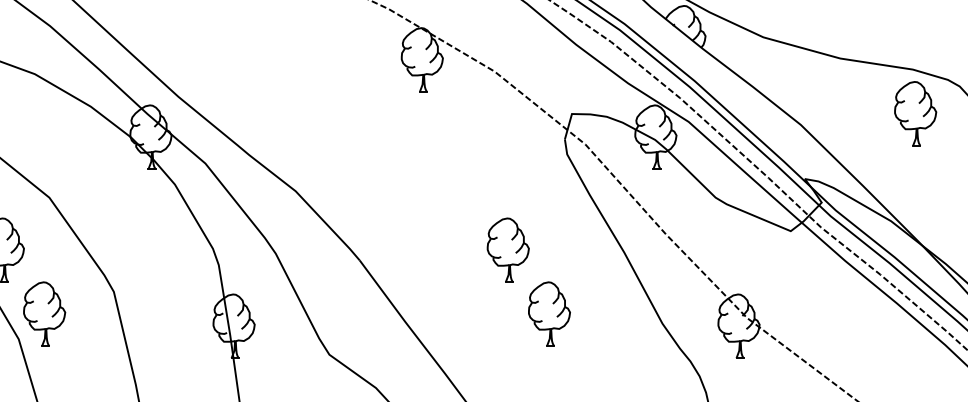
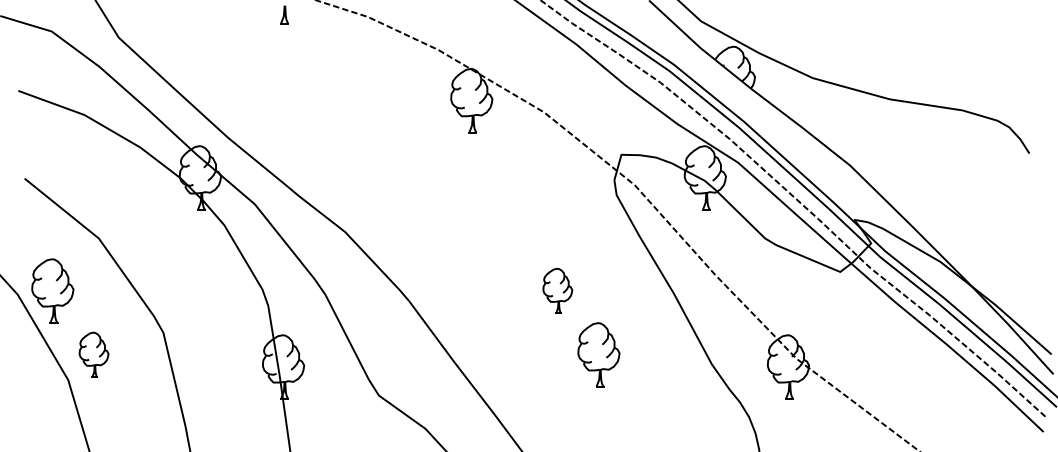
part: (915, 113) -> (964, 154), removed
part: (508, 249) -> (557, 290), size x0.7
part: (44, 313) -> (93, 354), size x0.7

